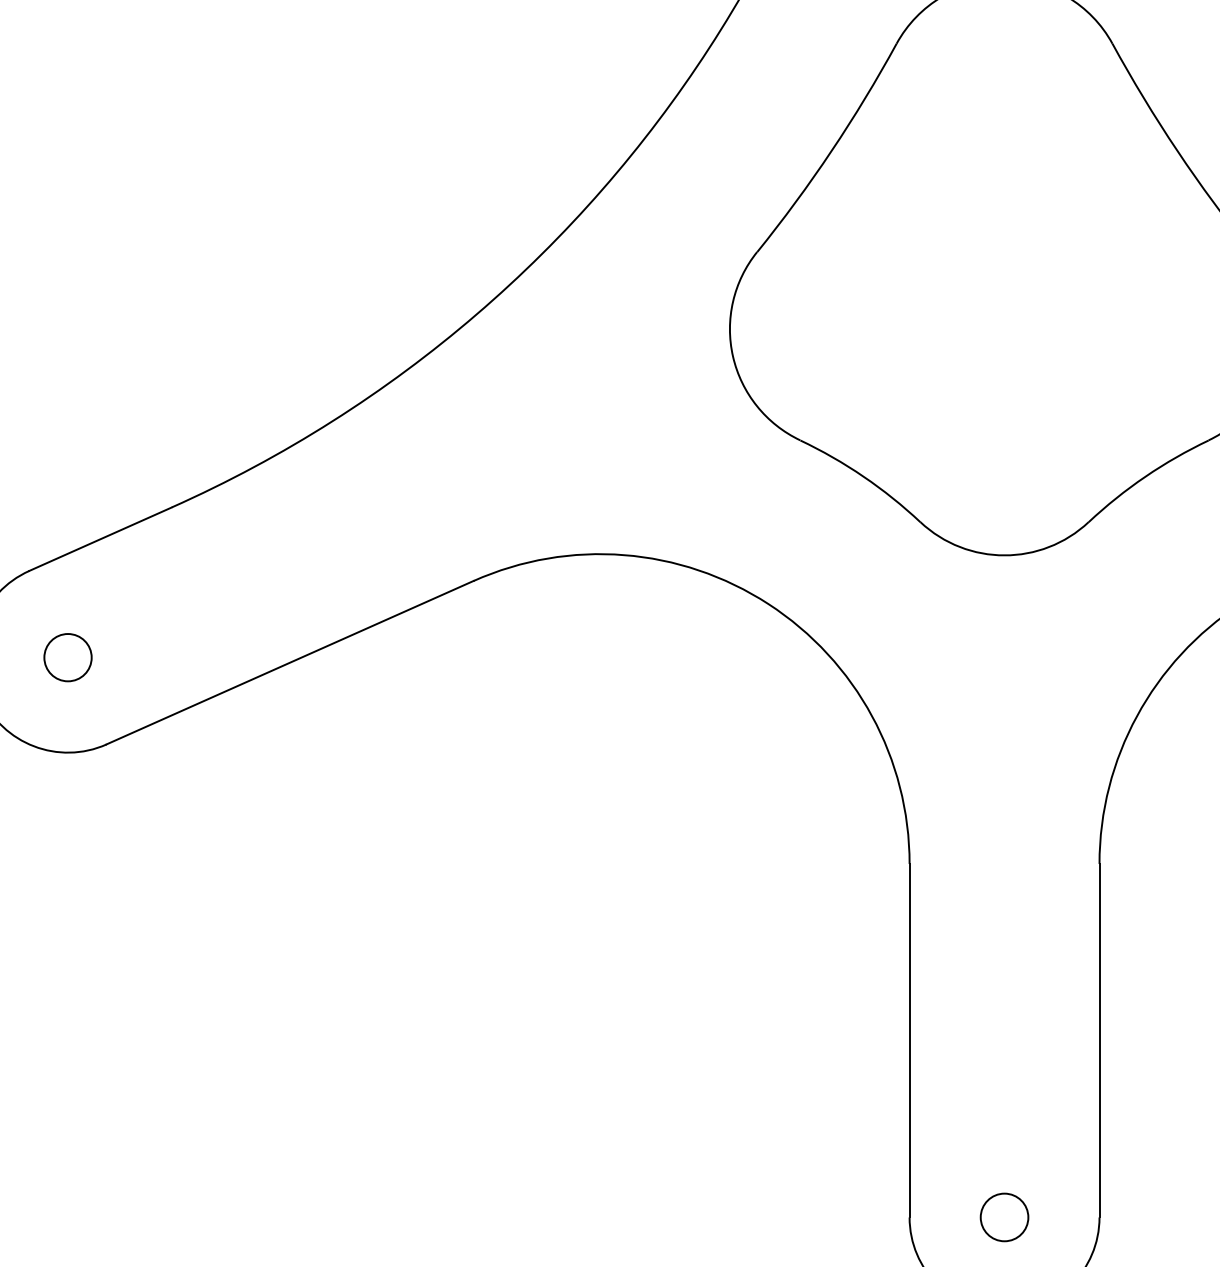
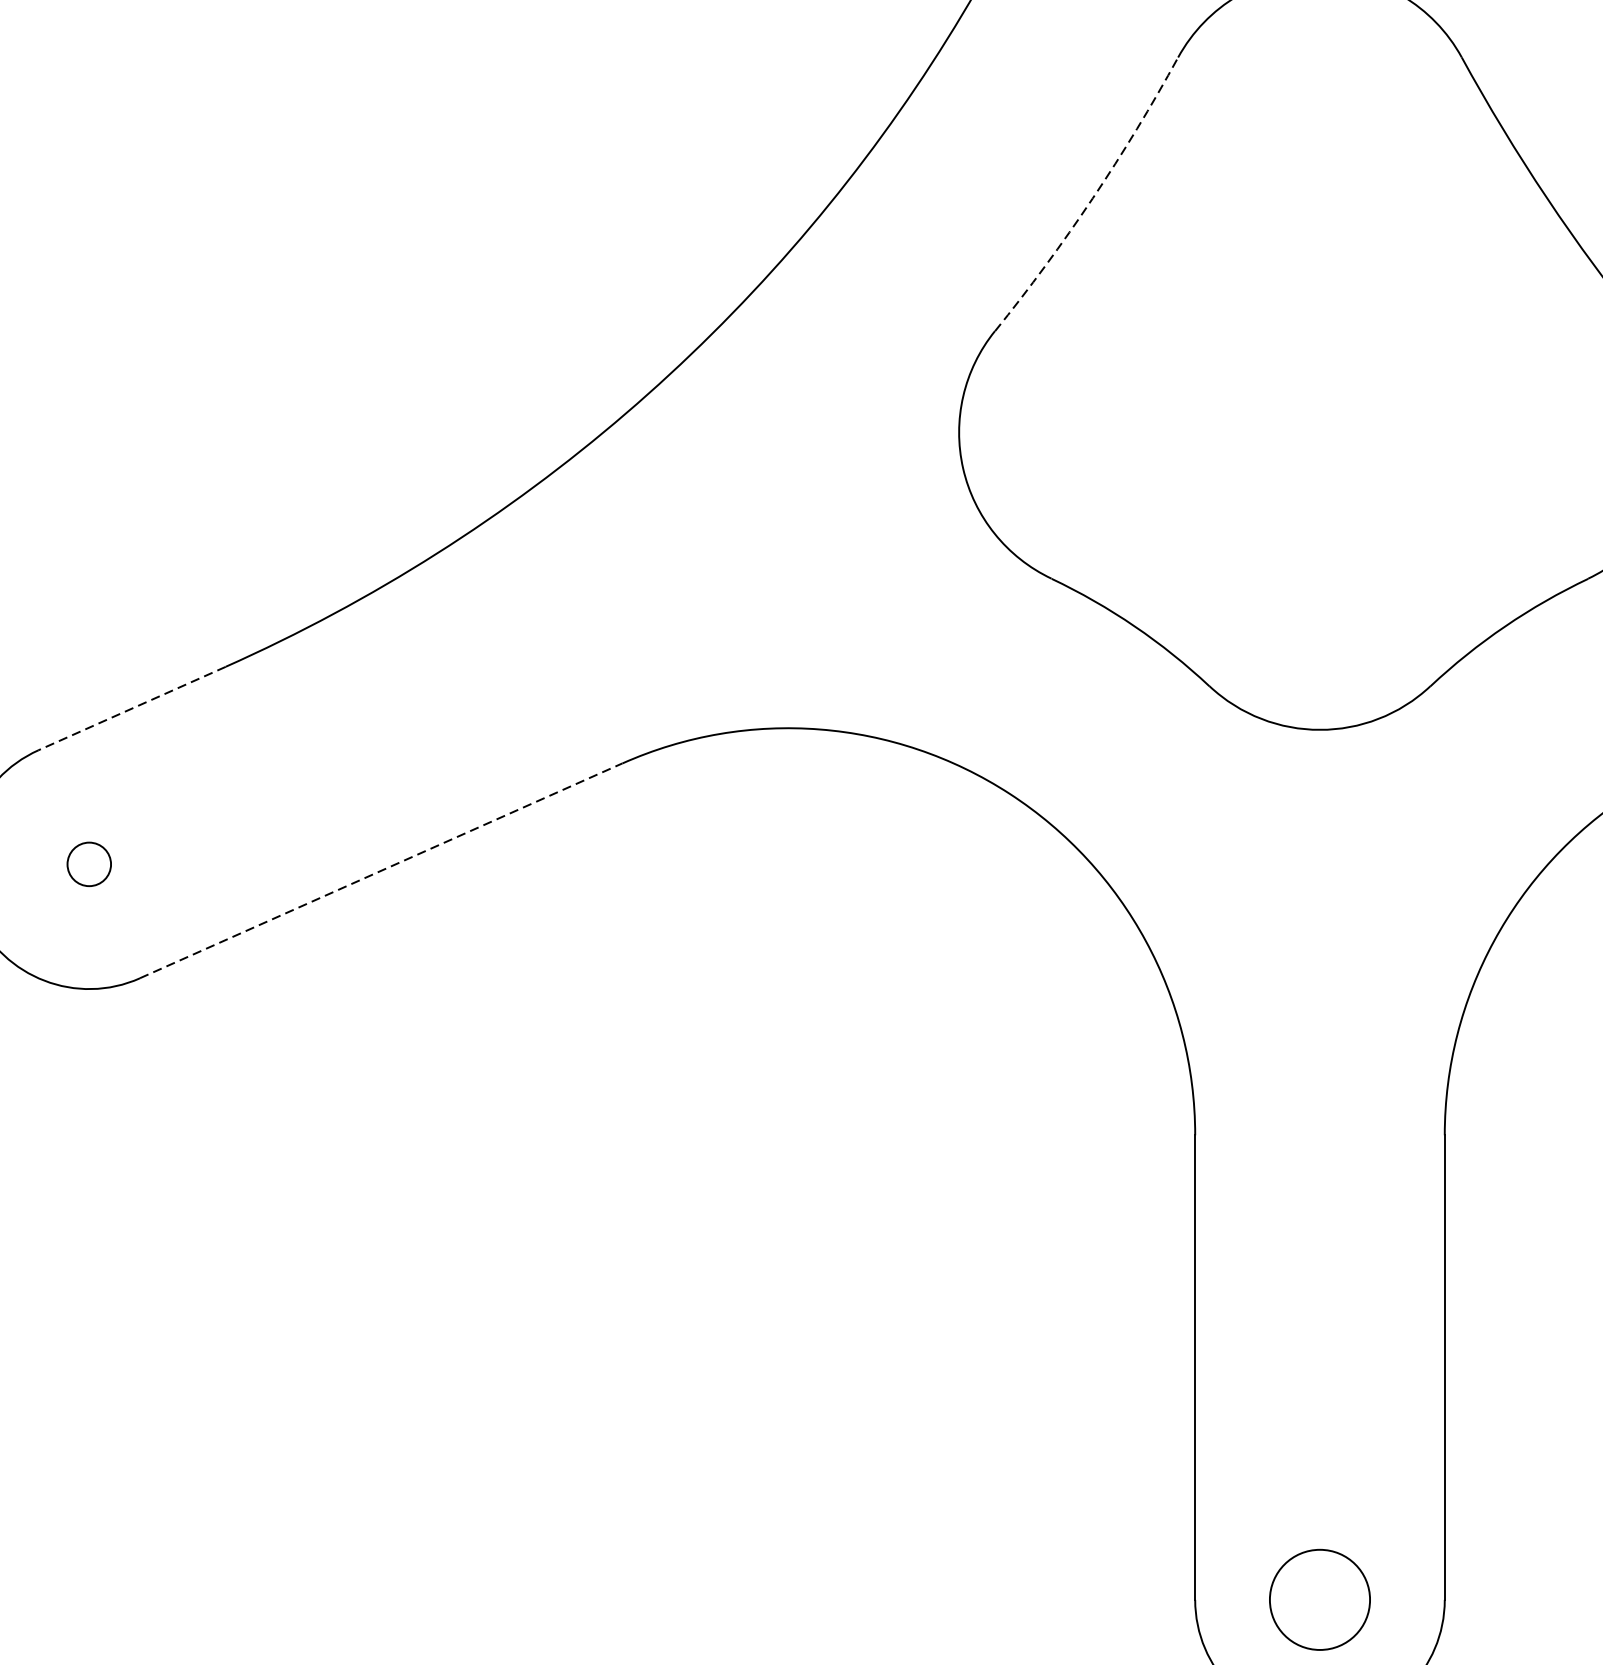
arc: (831, 150) -> (1092, 197), solid -> dashed
line: (100, 539) -> (131, 708), solid -> dashed
circle: (67, 657) -> (88, 864), size x0.7
line: (290, 662) -> (381, 870), solid -> dashed
circle: (1004, 1217) -> (1319, 1599), size x1.6

